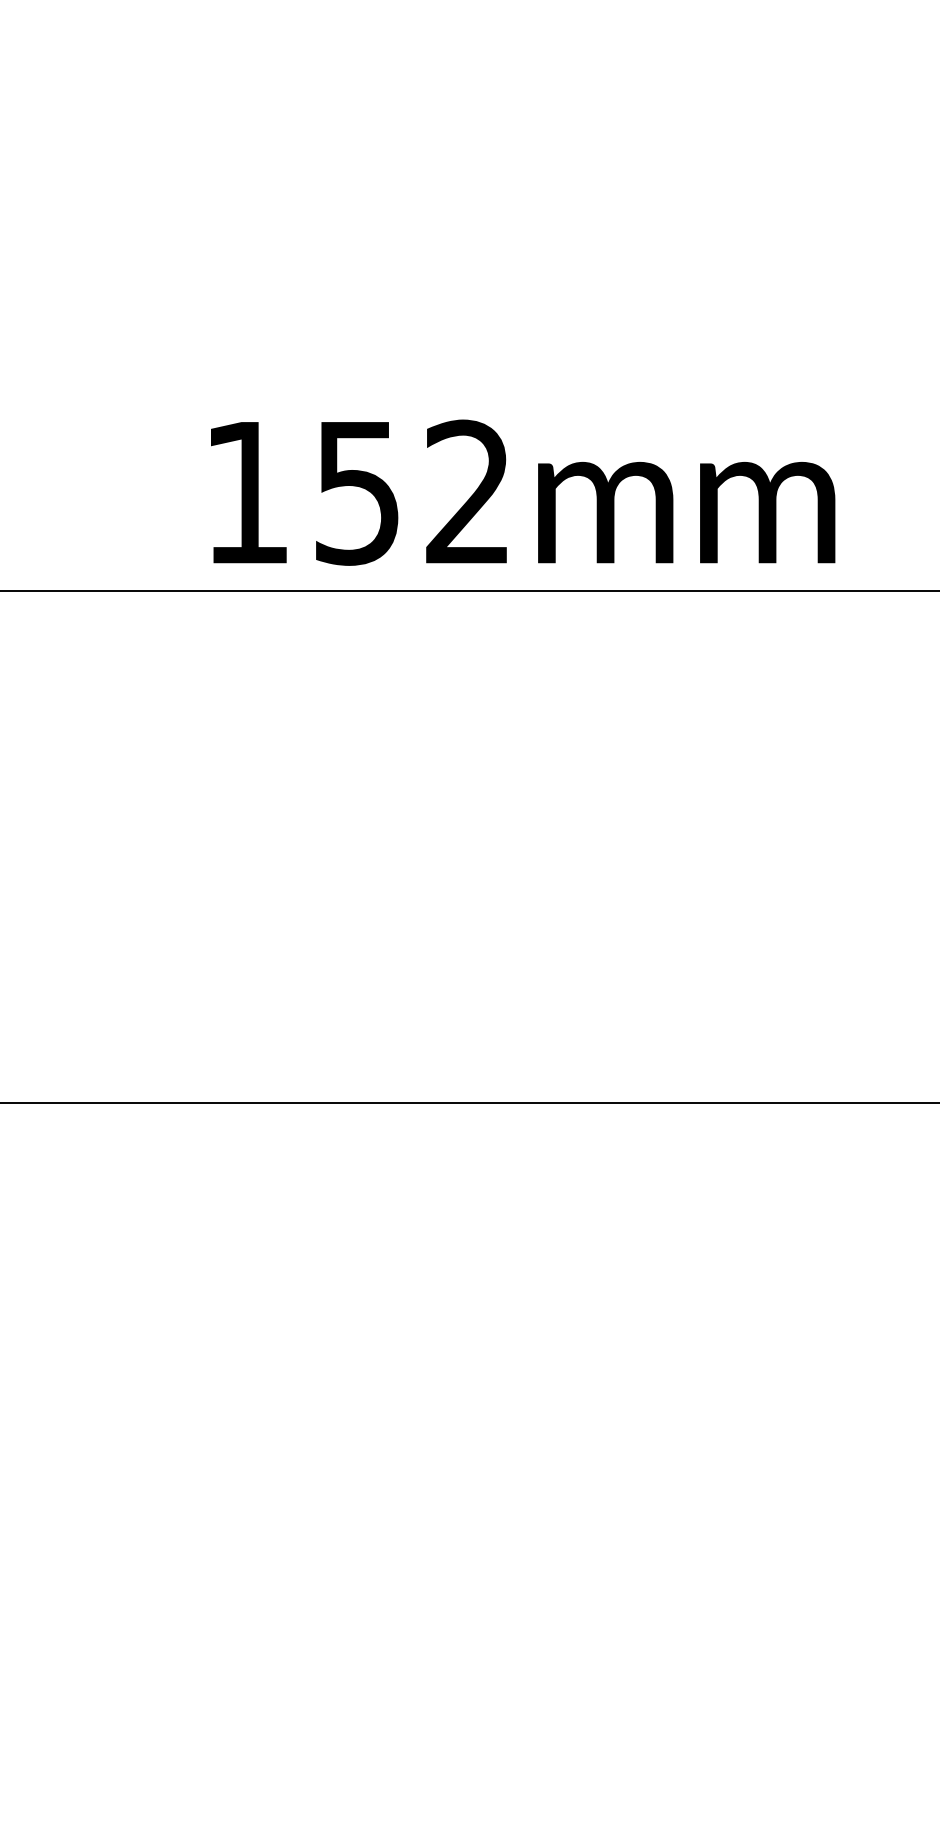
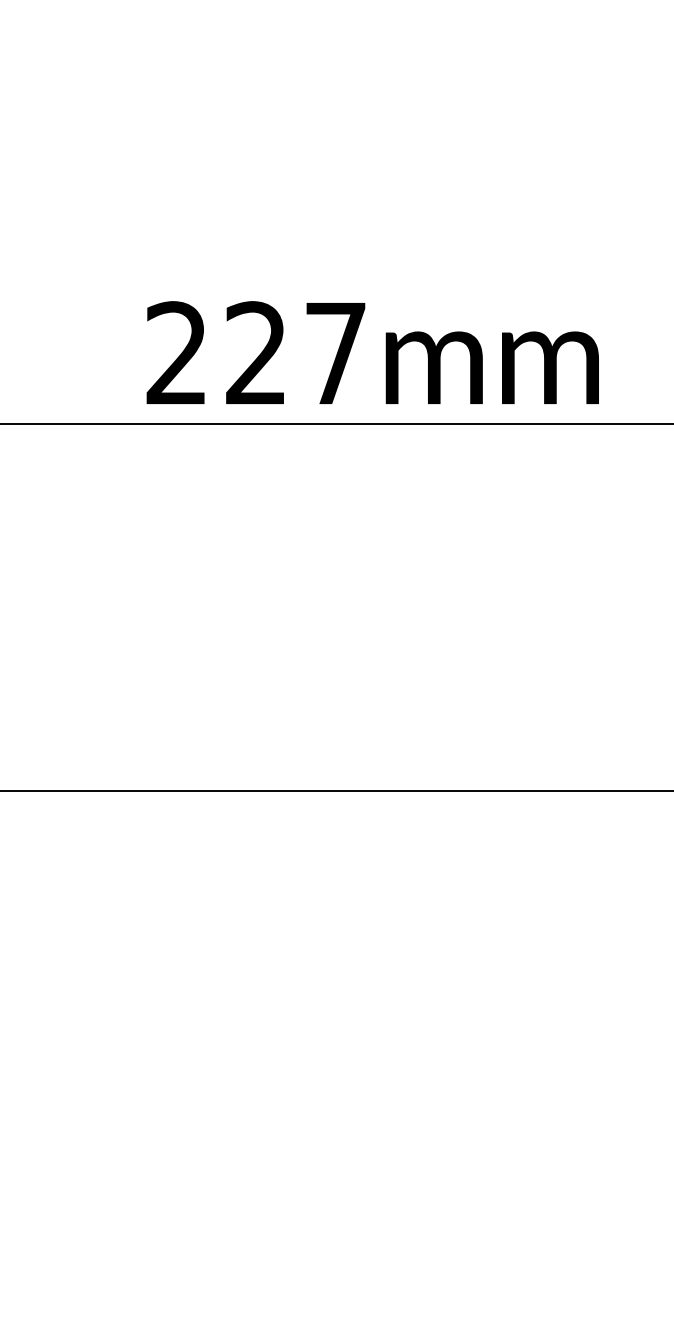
text: (356, 492) -> (255, 353), 152 -> 227

